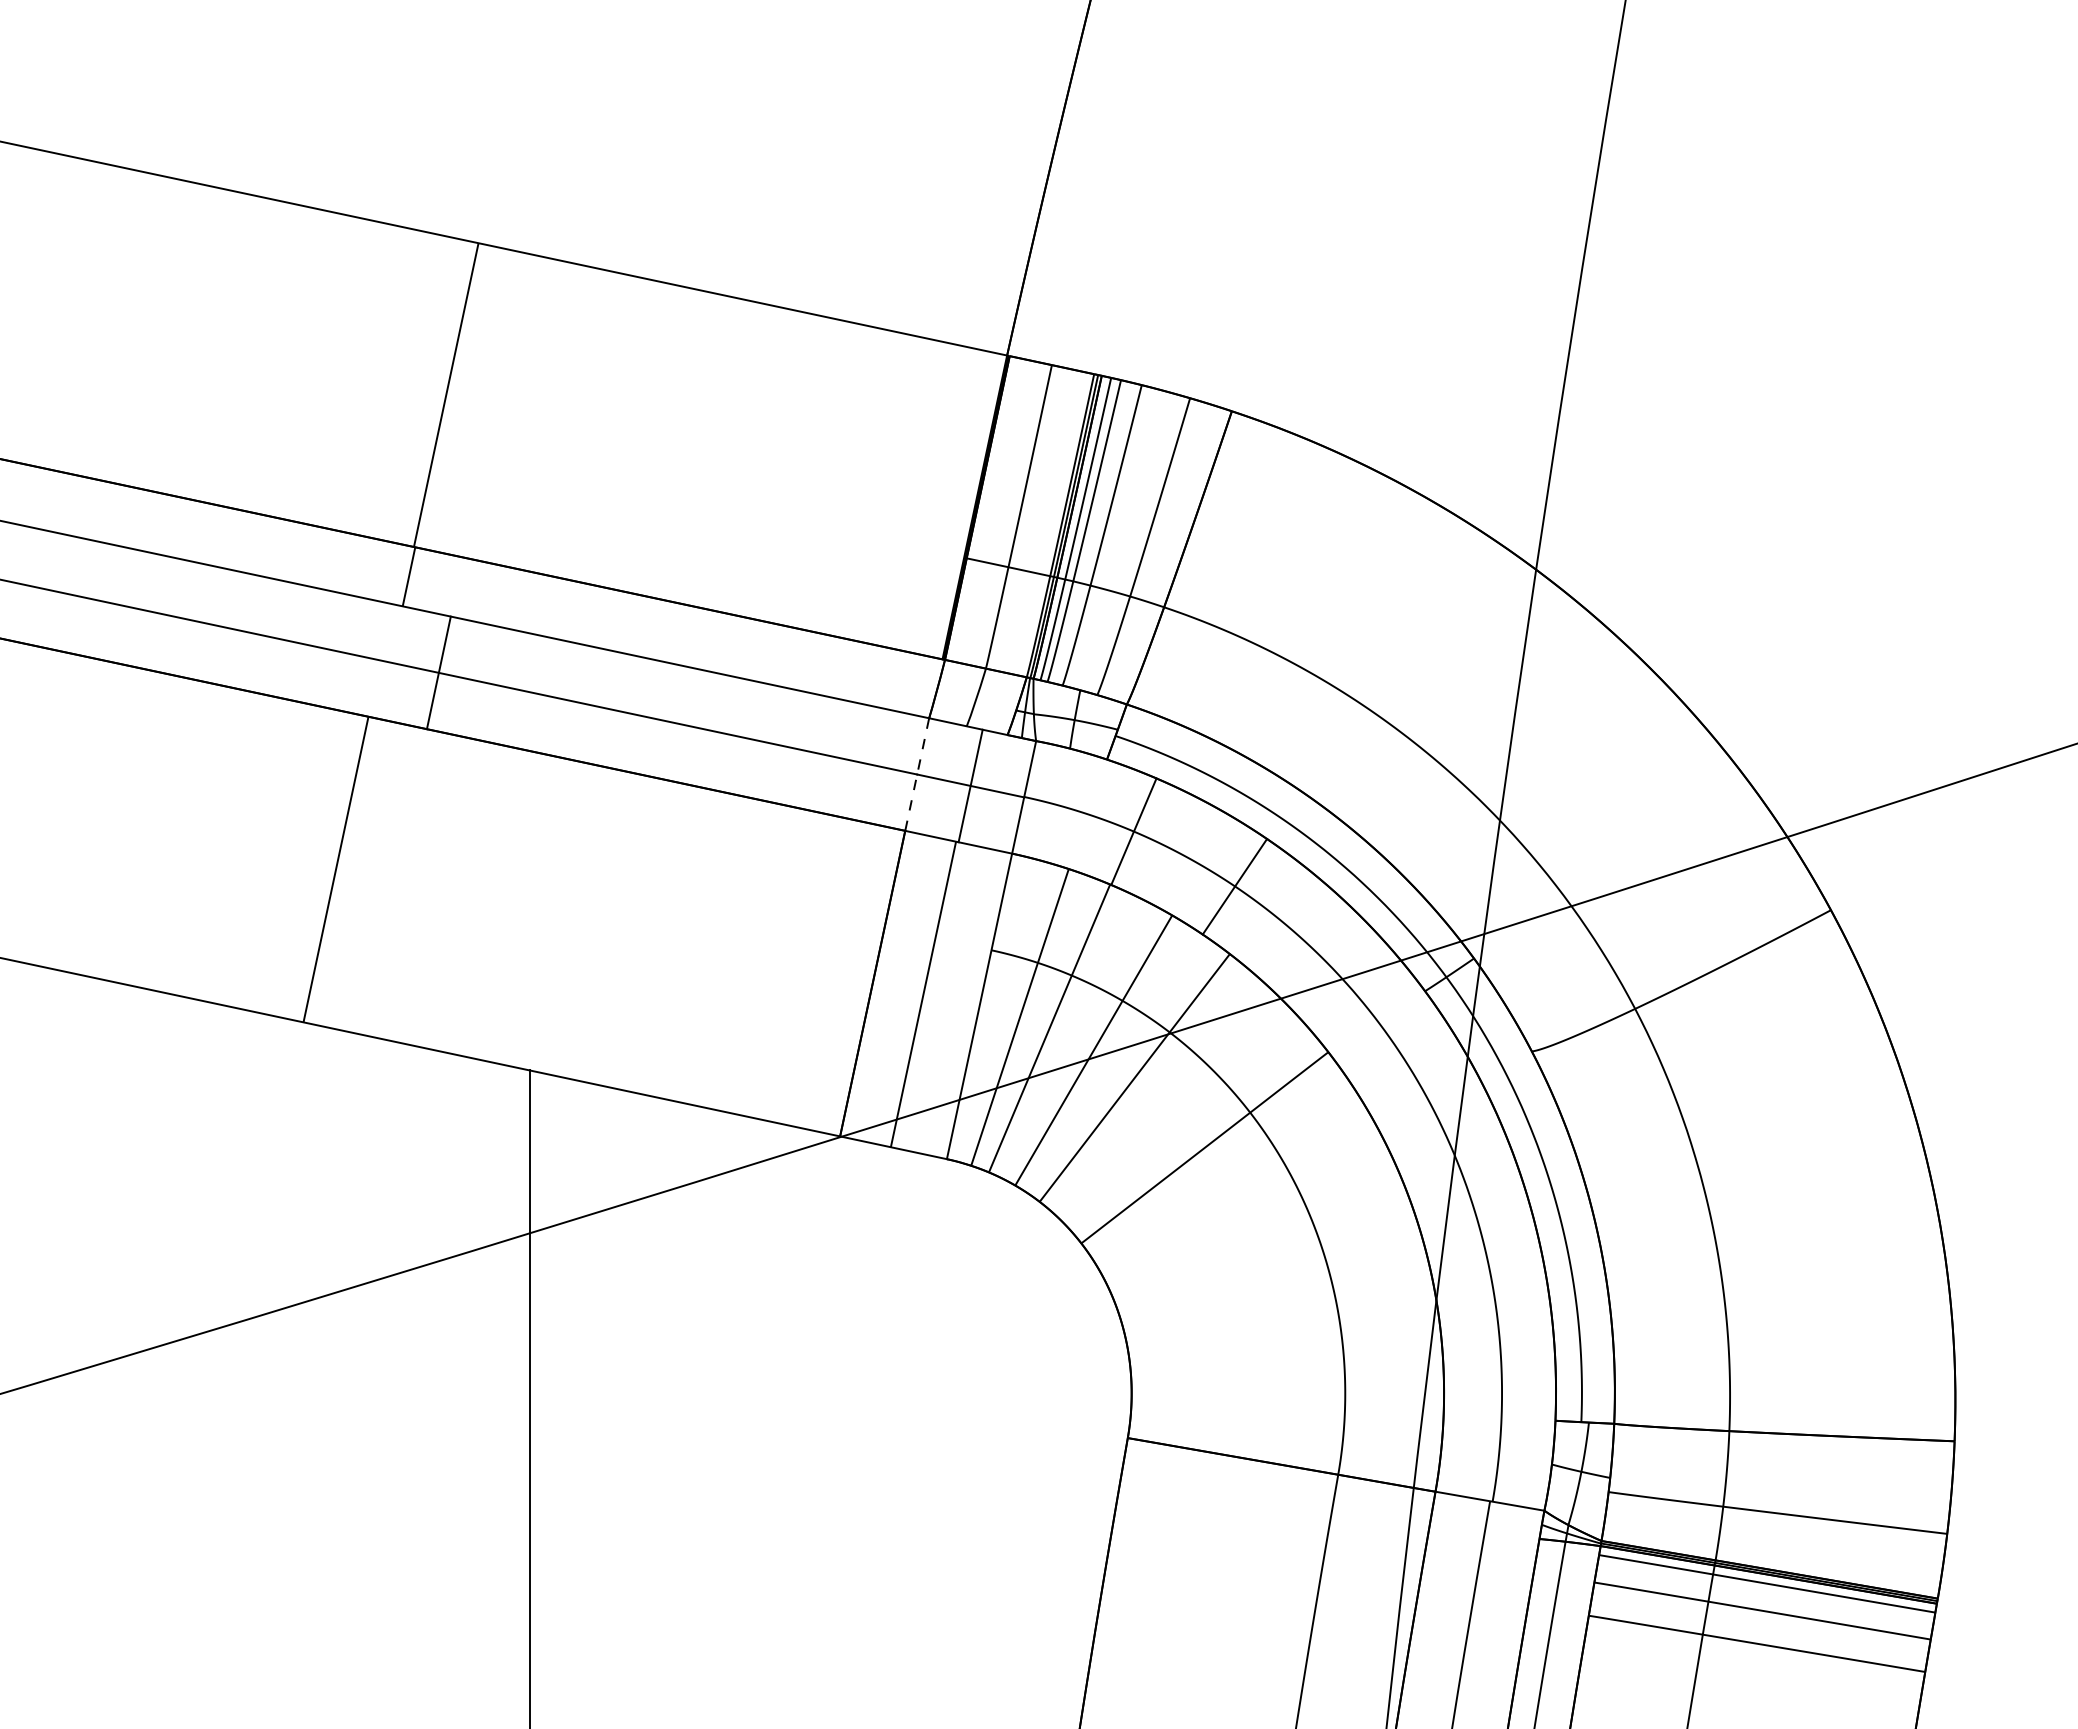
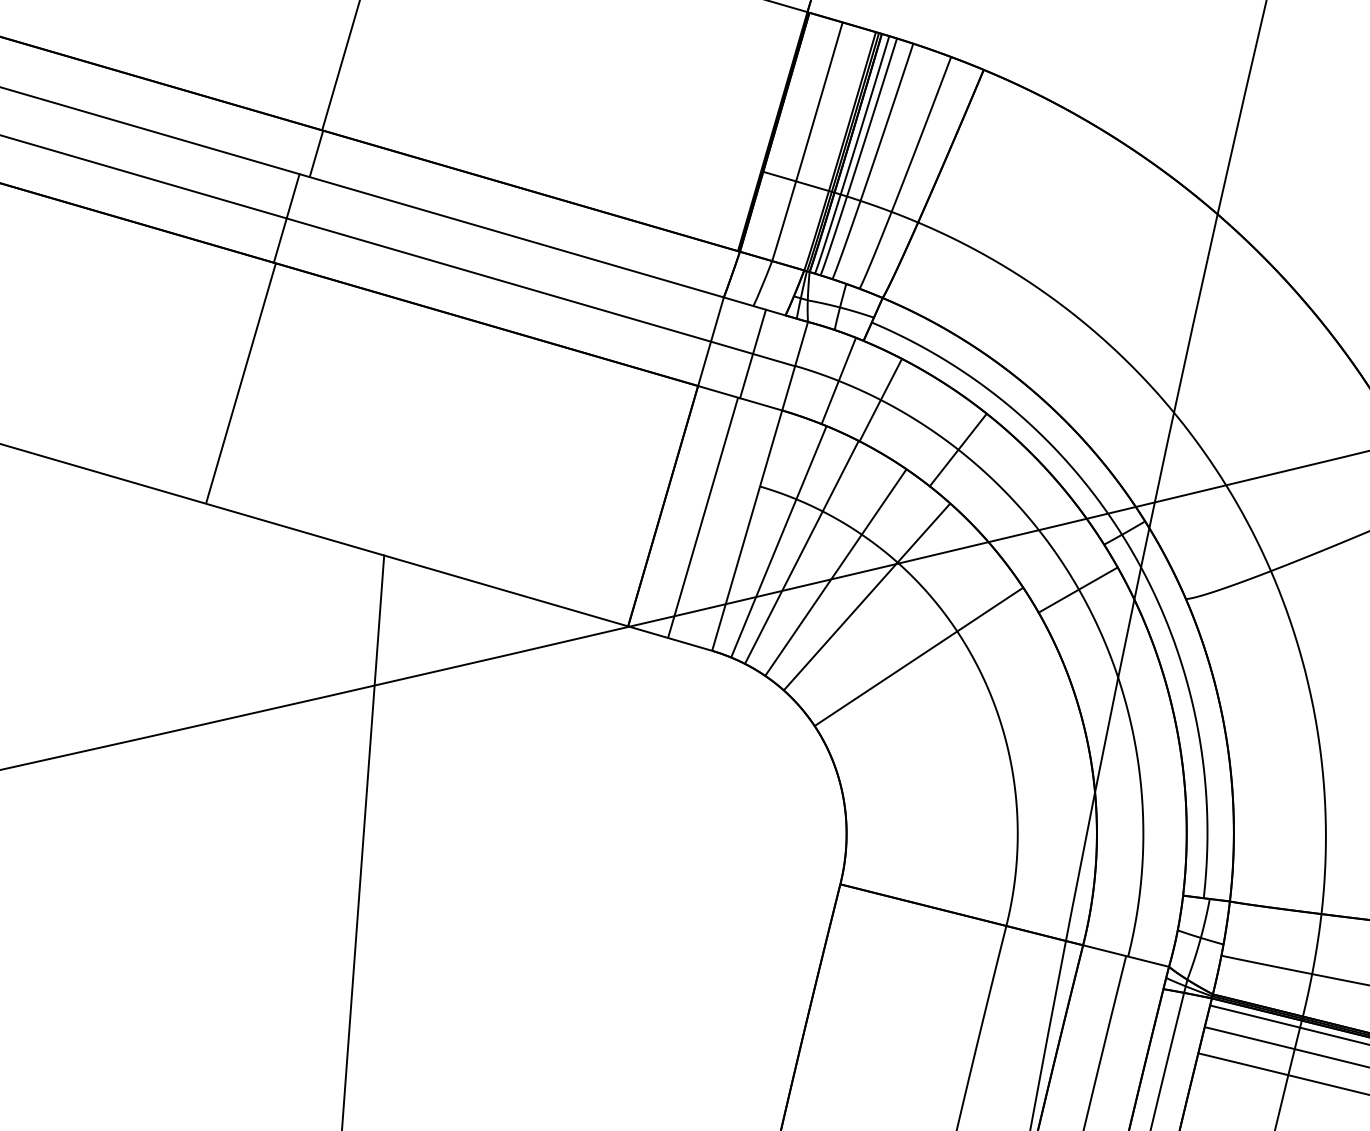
line: (438, 672) -> (286, 218), moved
line: (917, 774) -> (711, 341), dashed -> solid
line: (1079, 811) -> (838, 380), added
line: (1396, 1049) -> (1077, 589), added

